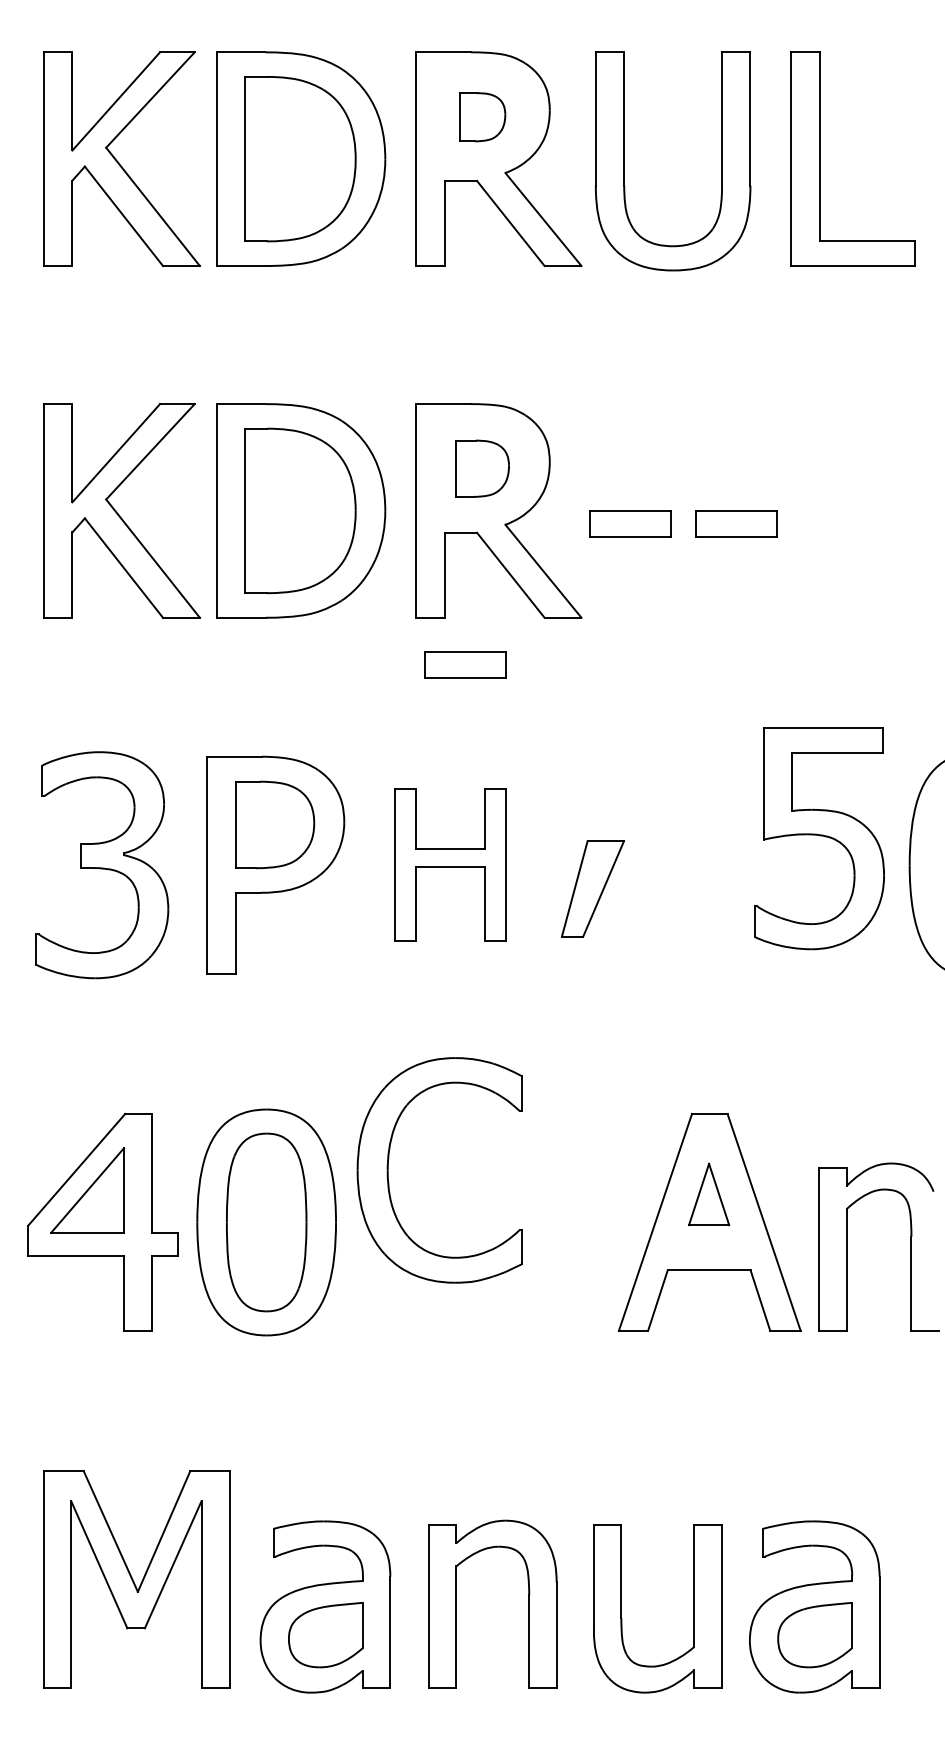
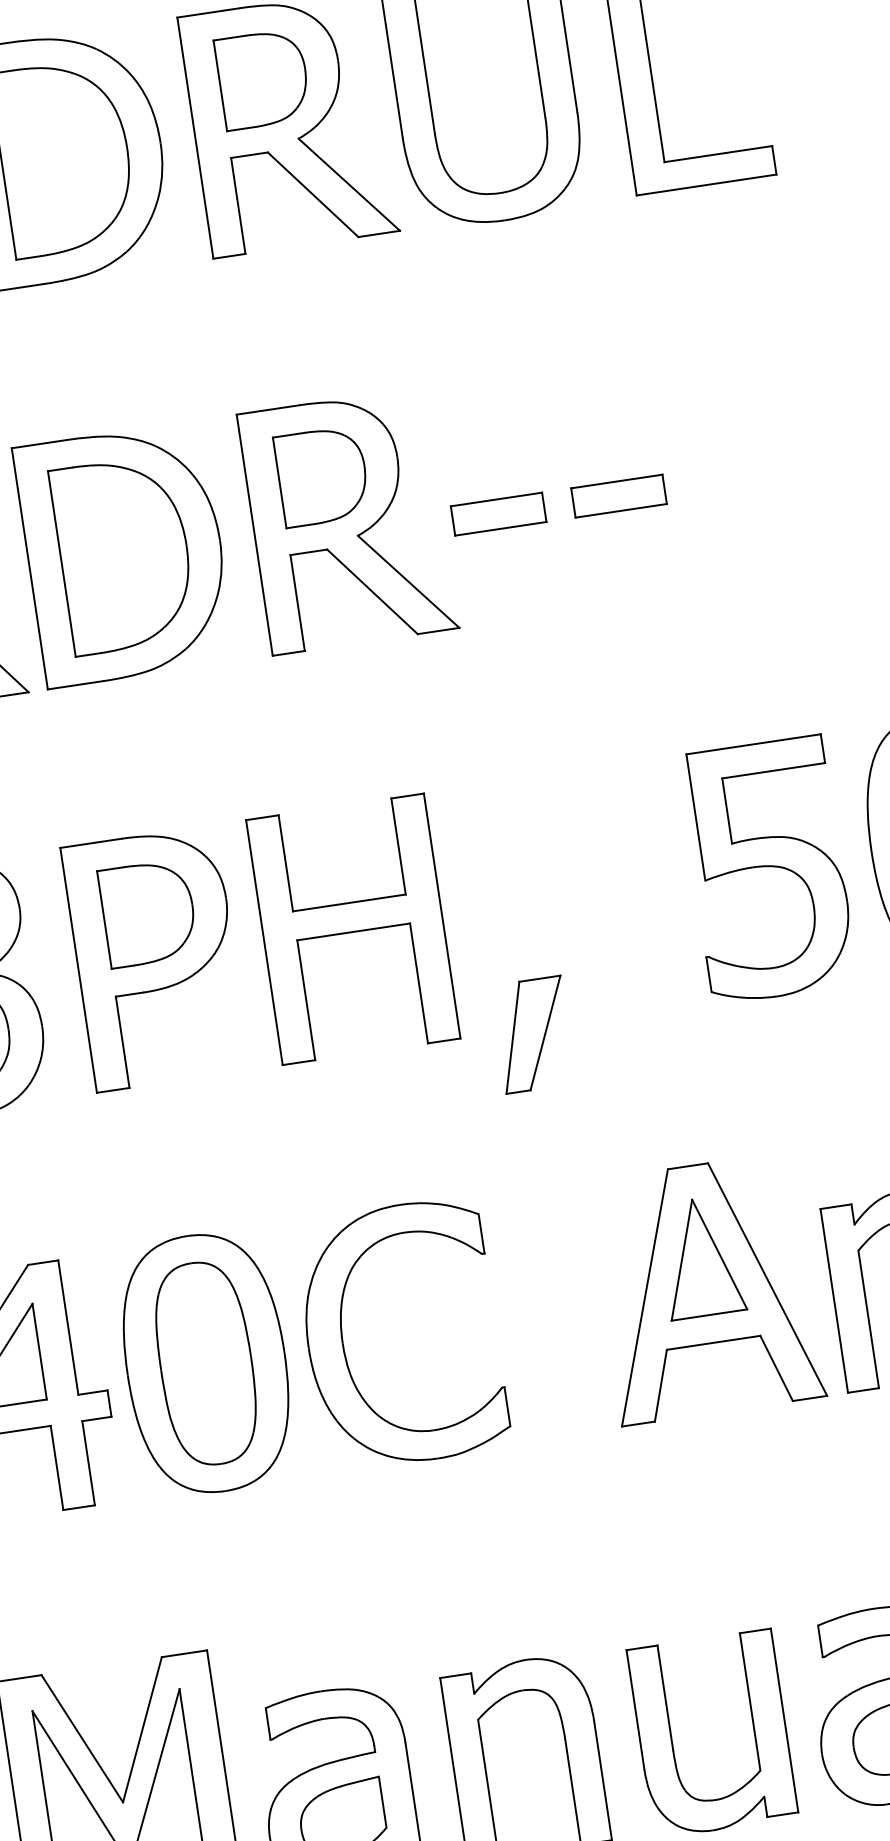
part: (482, 117) -> (263, 79), size x1.67
part: (482, 468) -> (322, 476), size x1.43
part: (465, 664) -> (336, 700), removed
part: (819, 838) -> (767, 869), moved
part: (450, 865) -> (353, 929), size x1.43
part: (592, 888) -> (532, 1034), moved
part: (388, 1170) -> (343, 1343), moved
part: (708, 1194) -> (700, 1257), size x1.67

